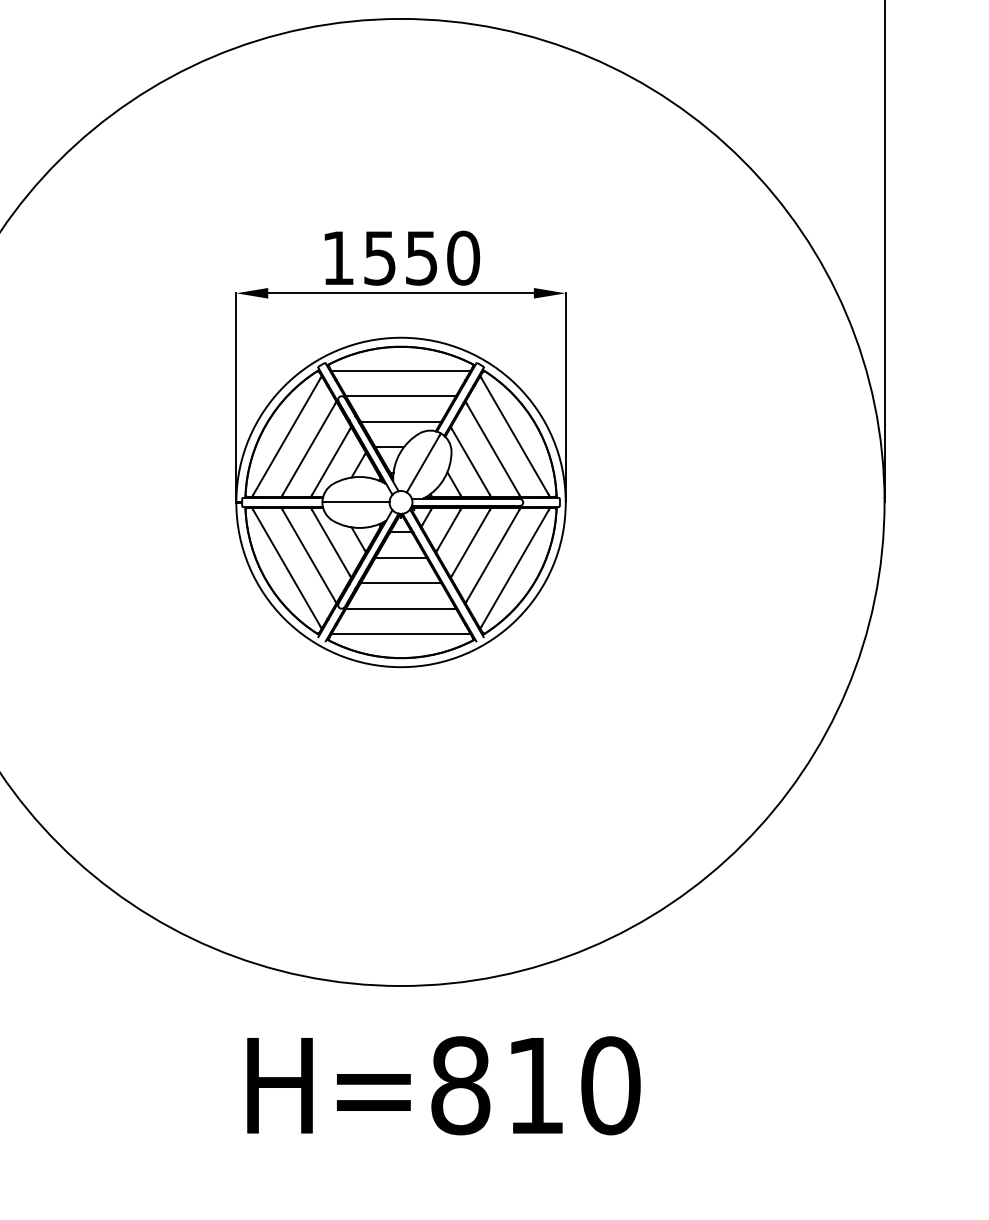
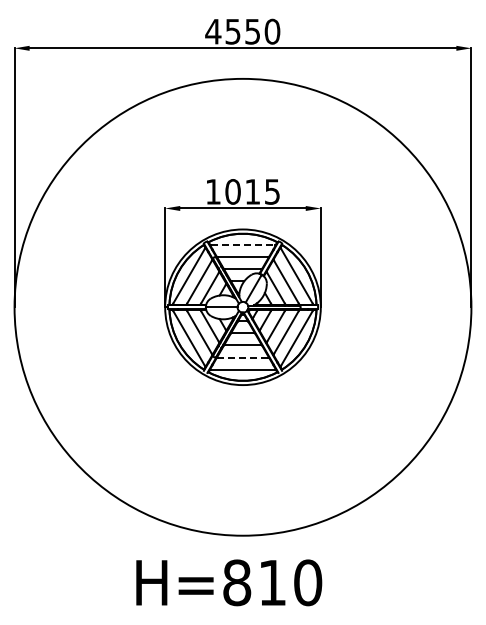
text: (421, 257) -> (252, 191), 1550 -> 1015
line: (402, 371) -> (243, 245), solid -> dashed
line: (402, 608) -> (243, 357), solid -> dashed
text: (444, 1084) -> (229, 582), moved

